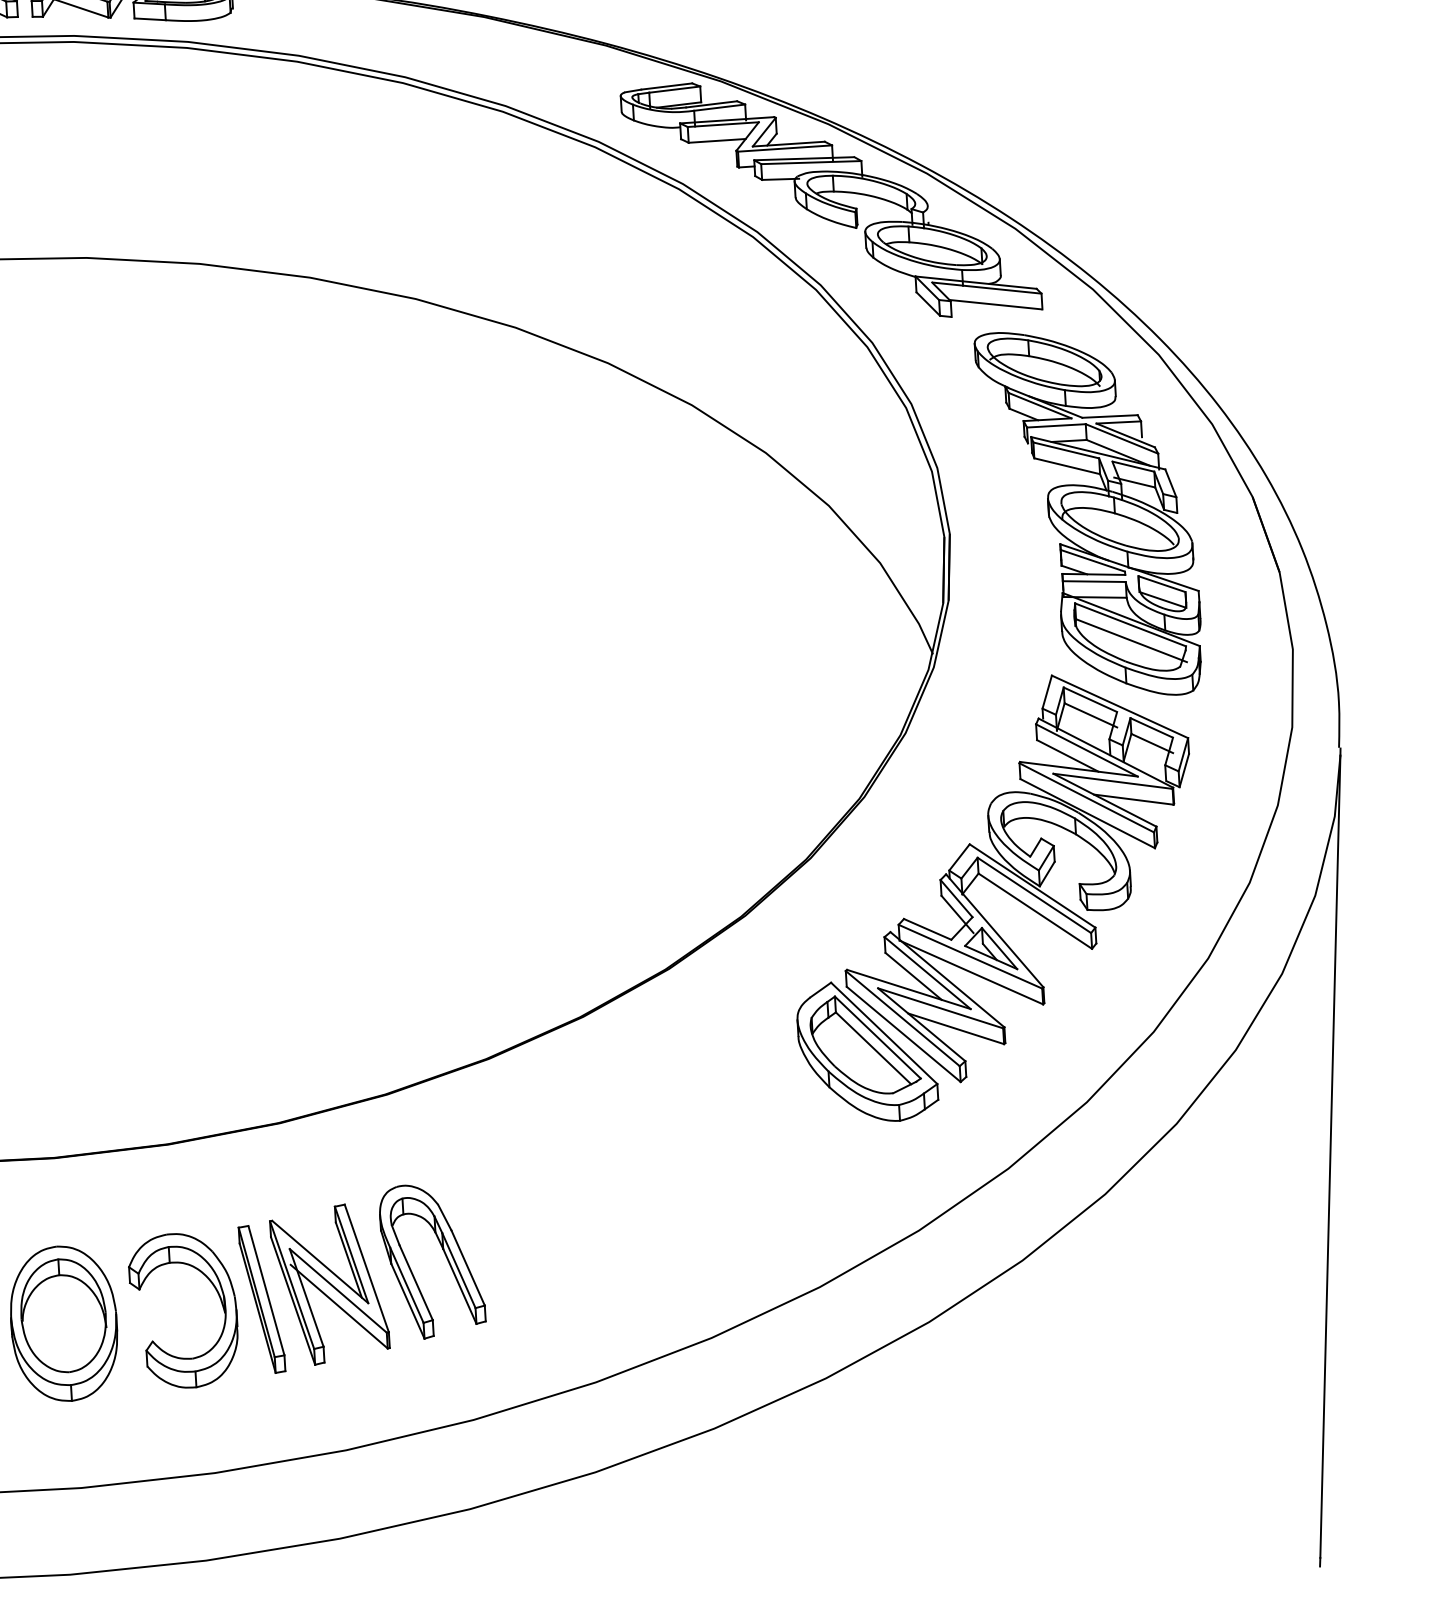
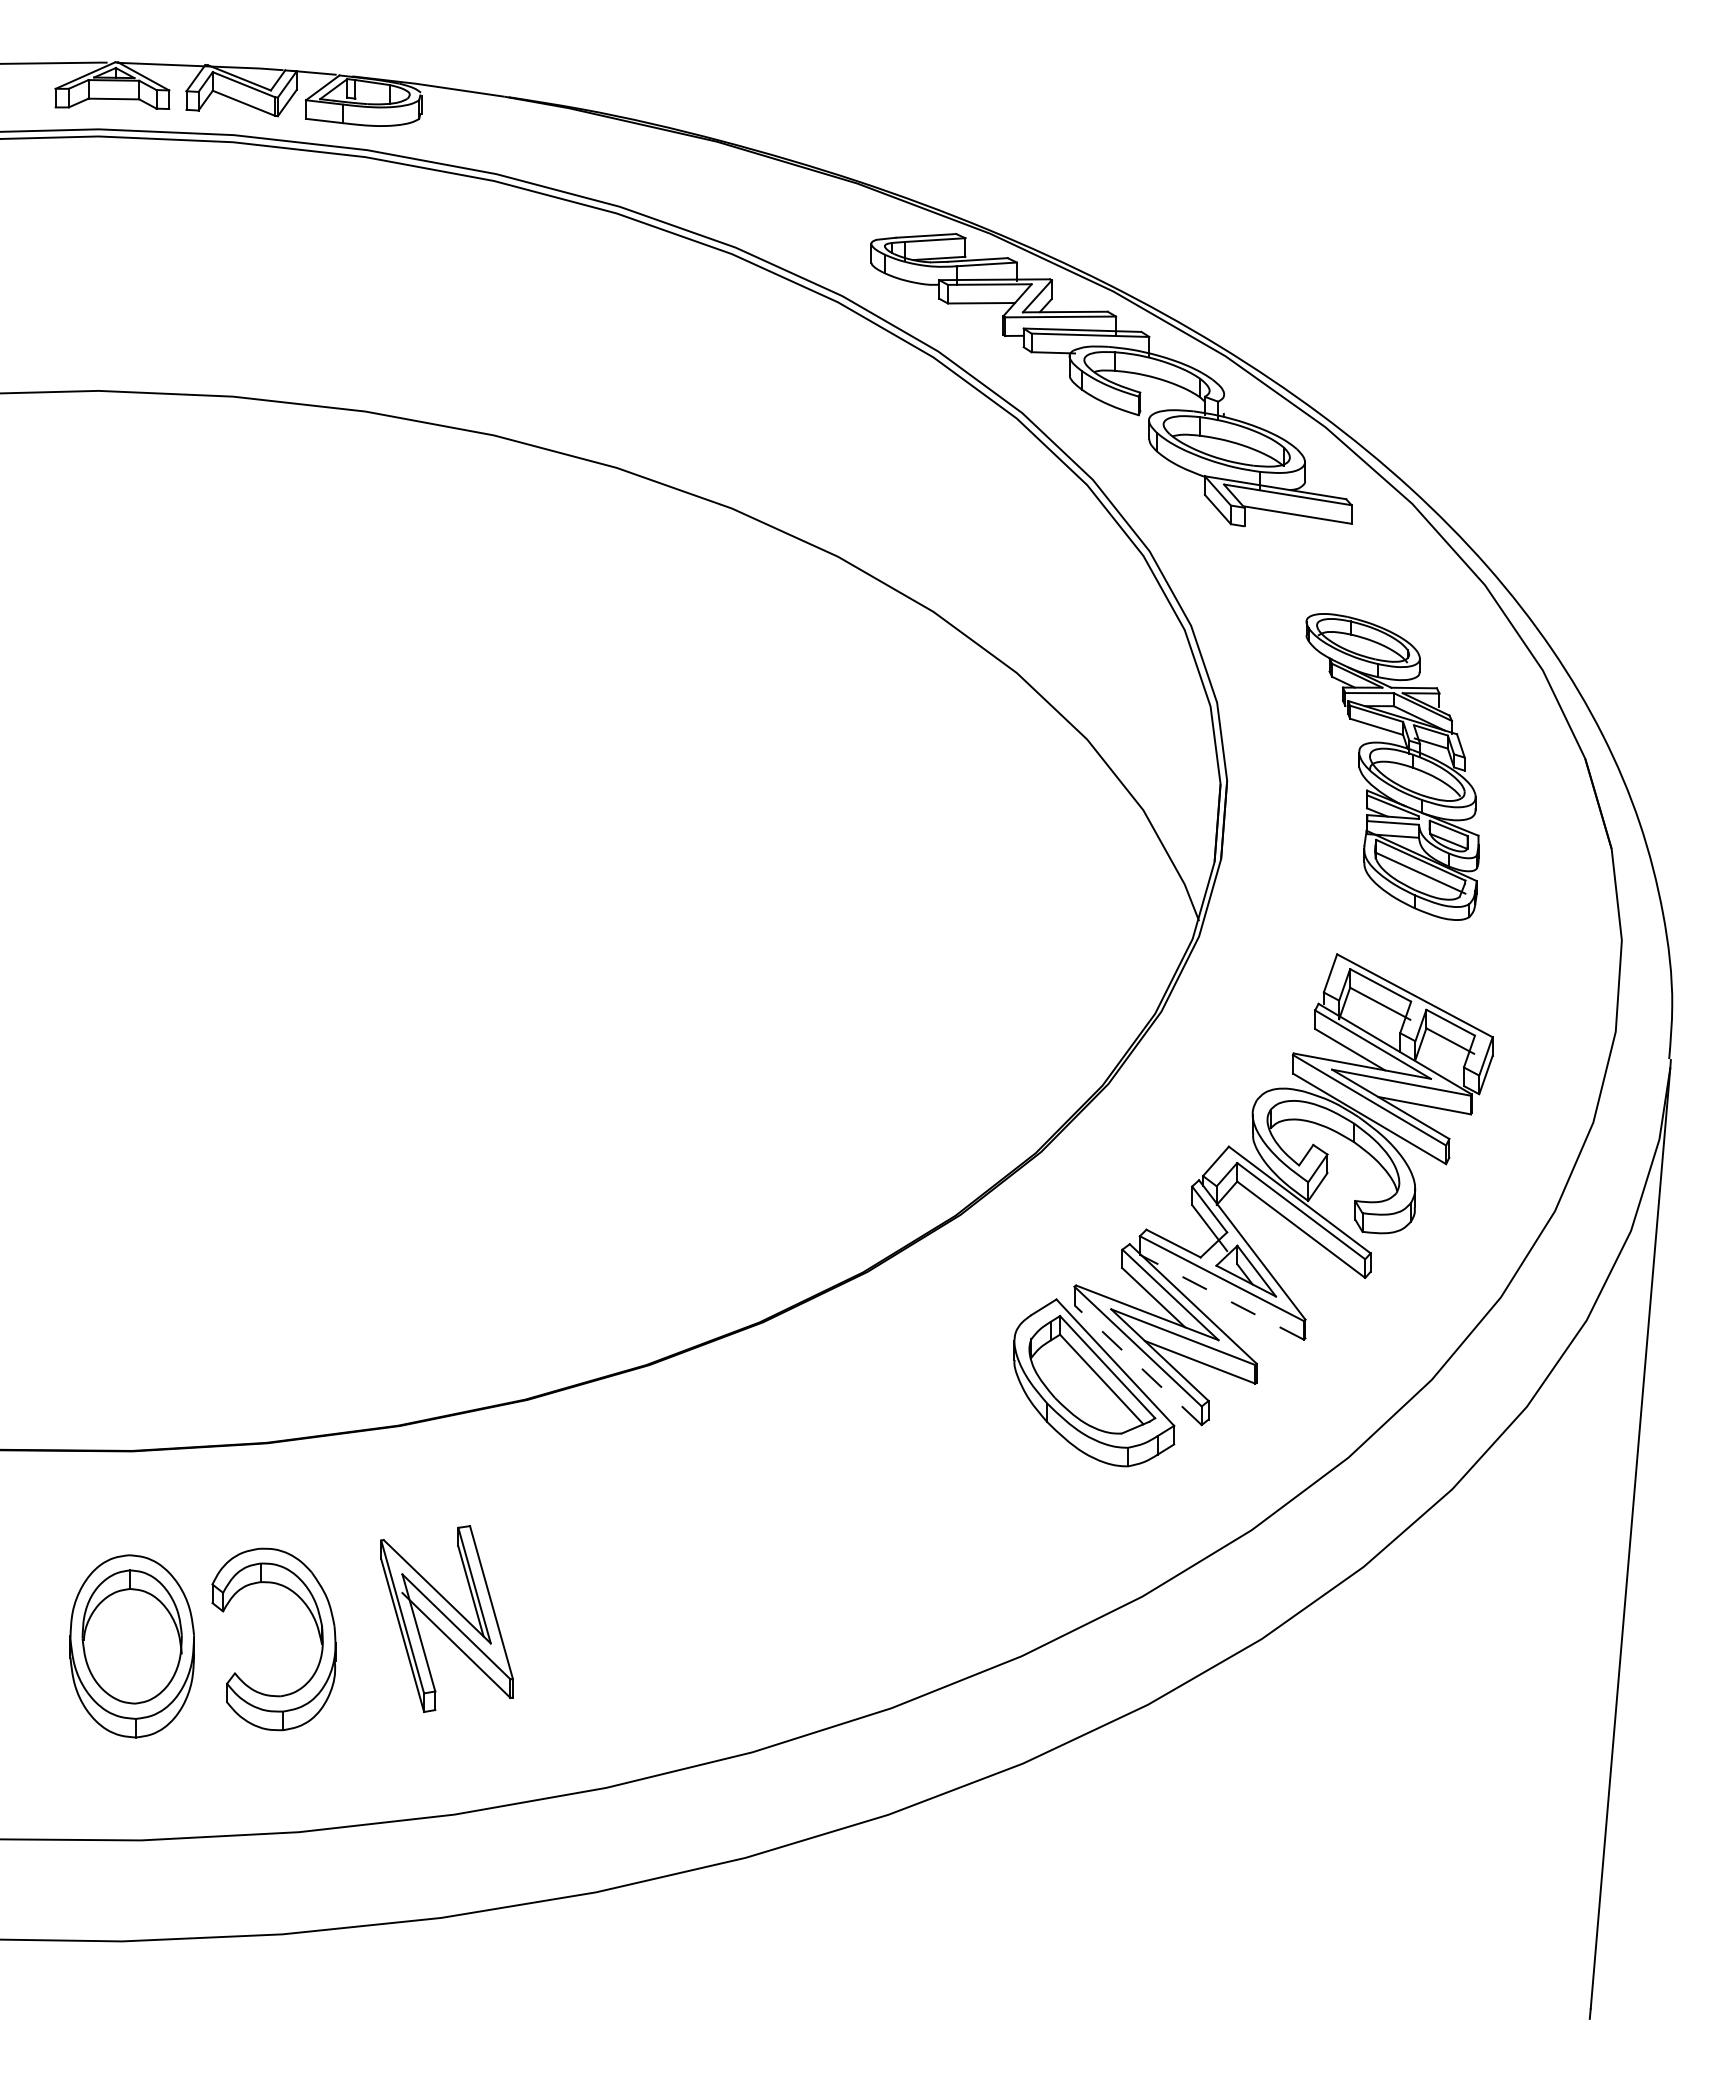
part: (1089, 513) -> (1392, 766), size x0.7
line: (971, 972) -> (1221, 1297), solid -> dashed
line: (903, 1033) -> (1137, 1364), solid -> dashed
part: (445, 1256) -> (584, 1593), removed
part: (262, 1299) -> (366, 1631), removed

